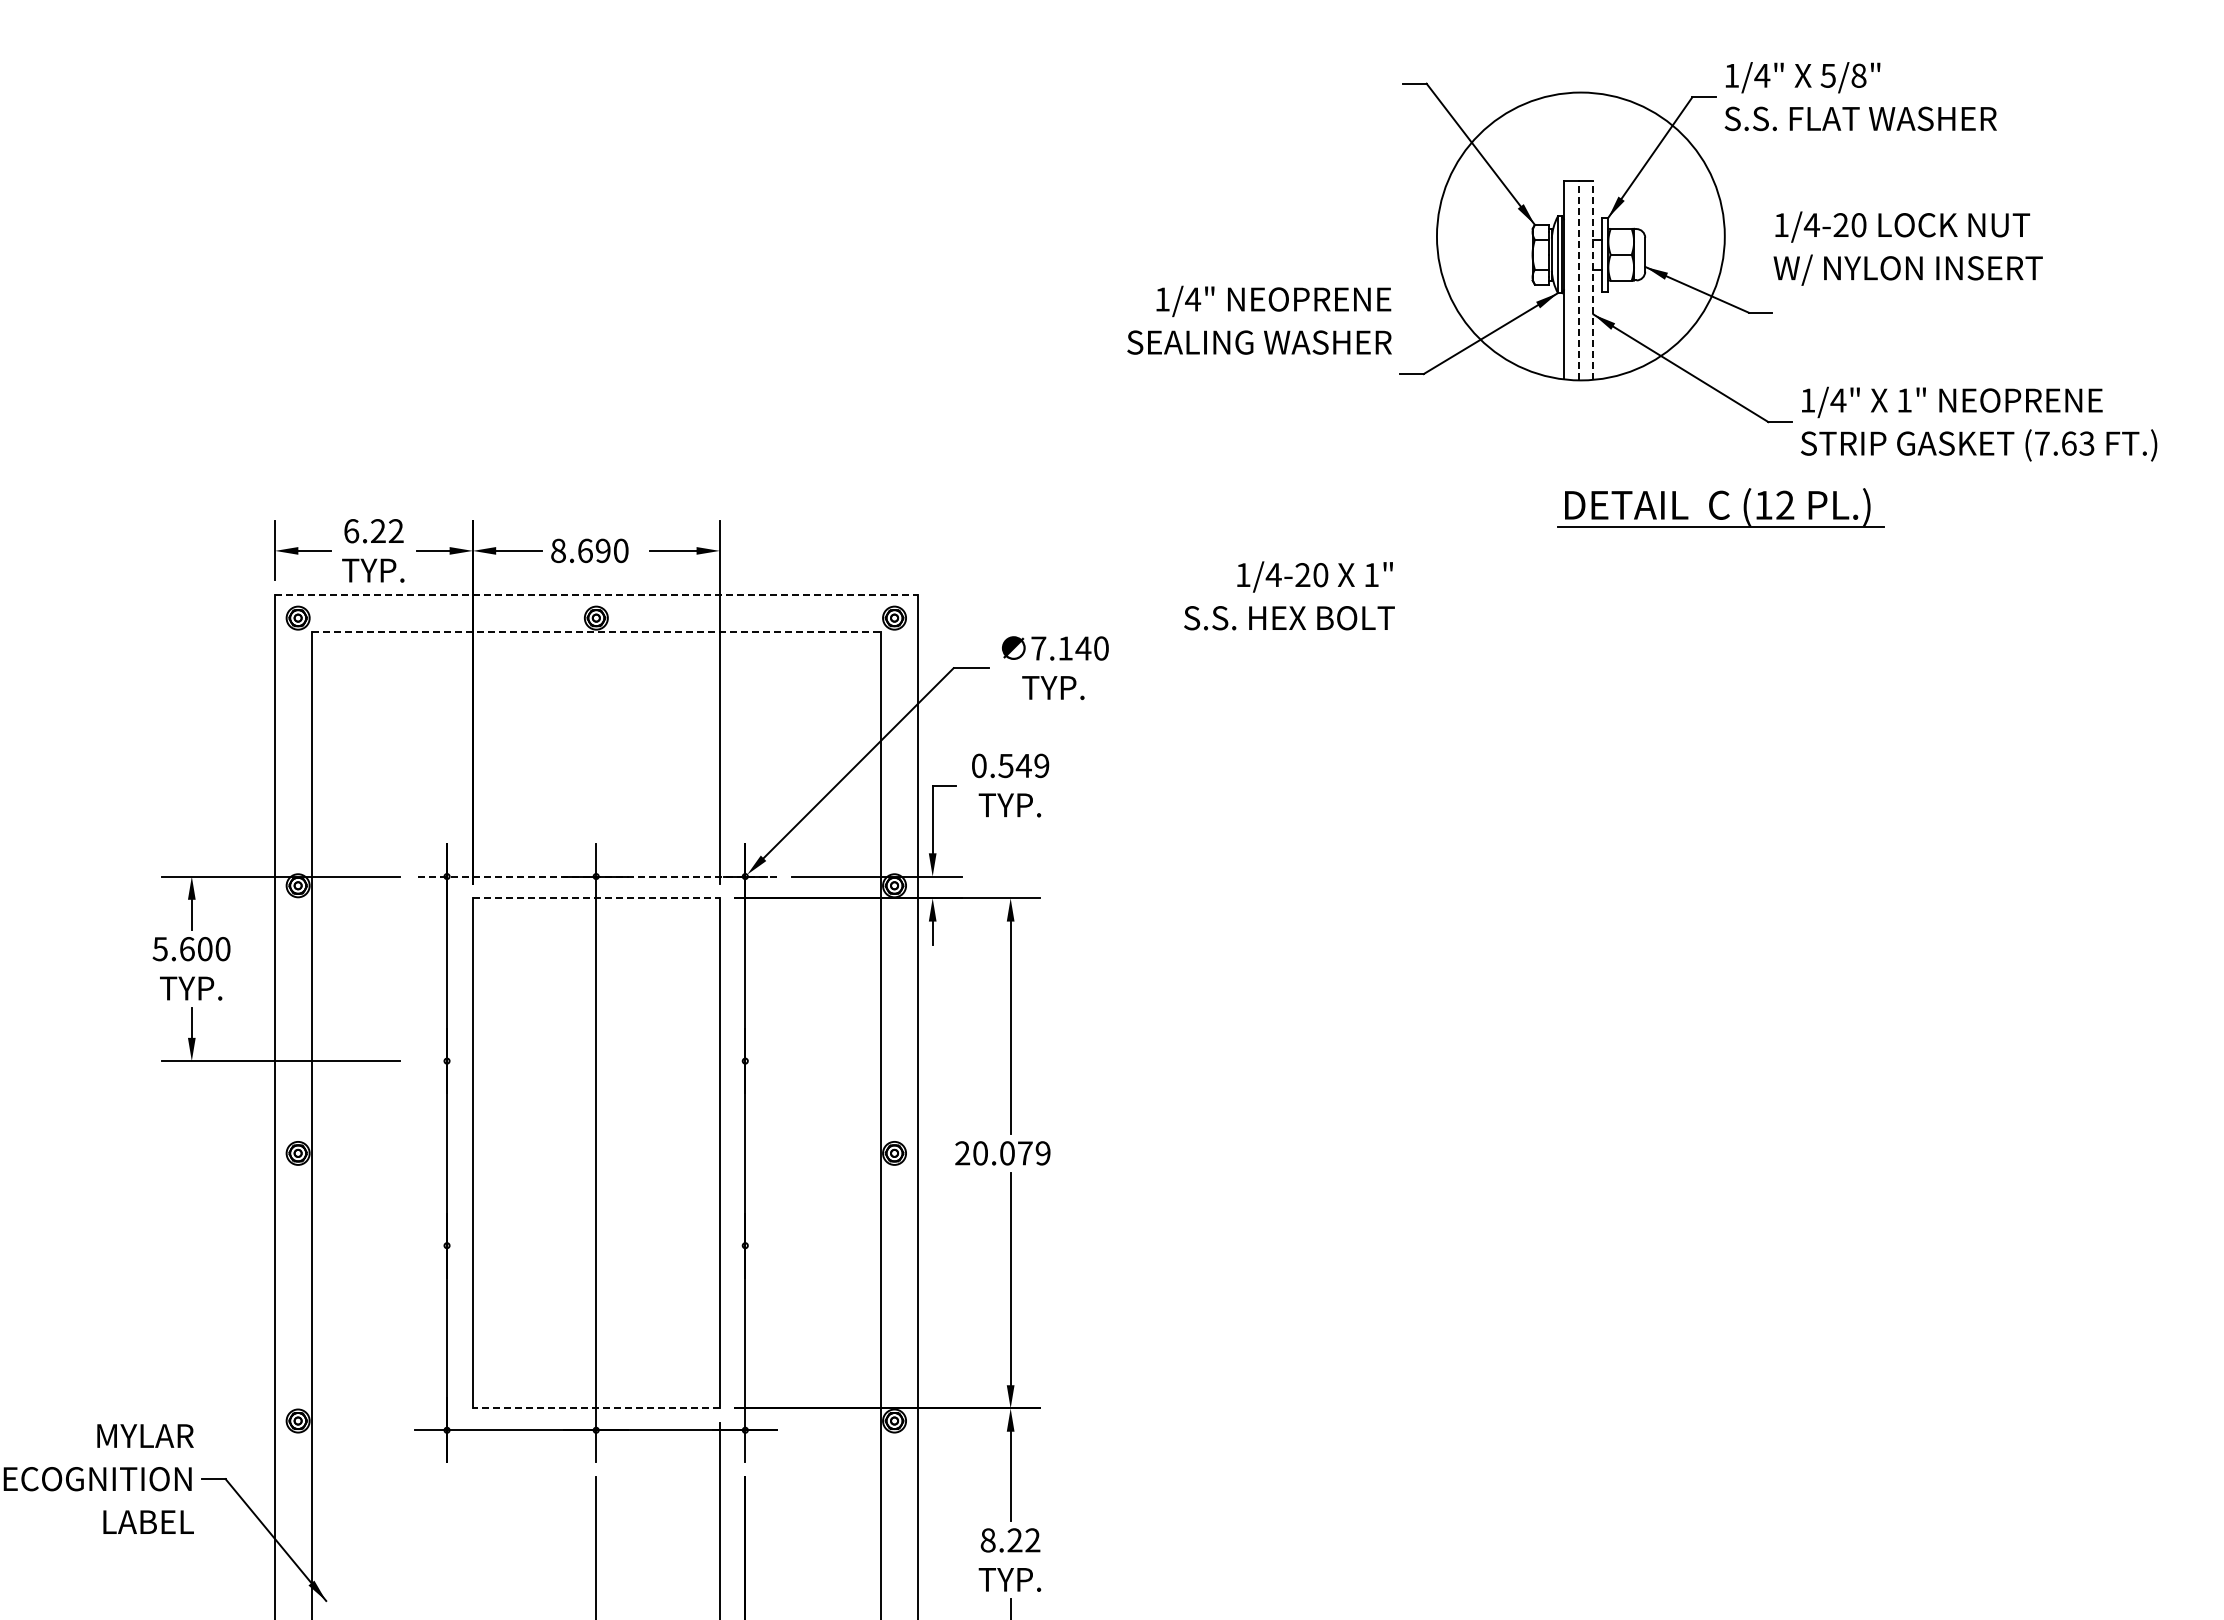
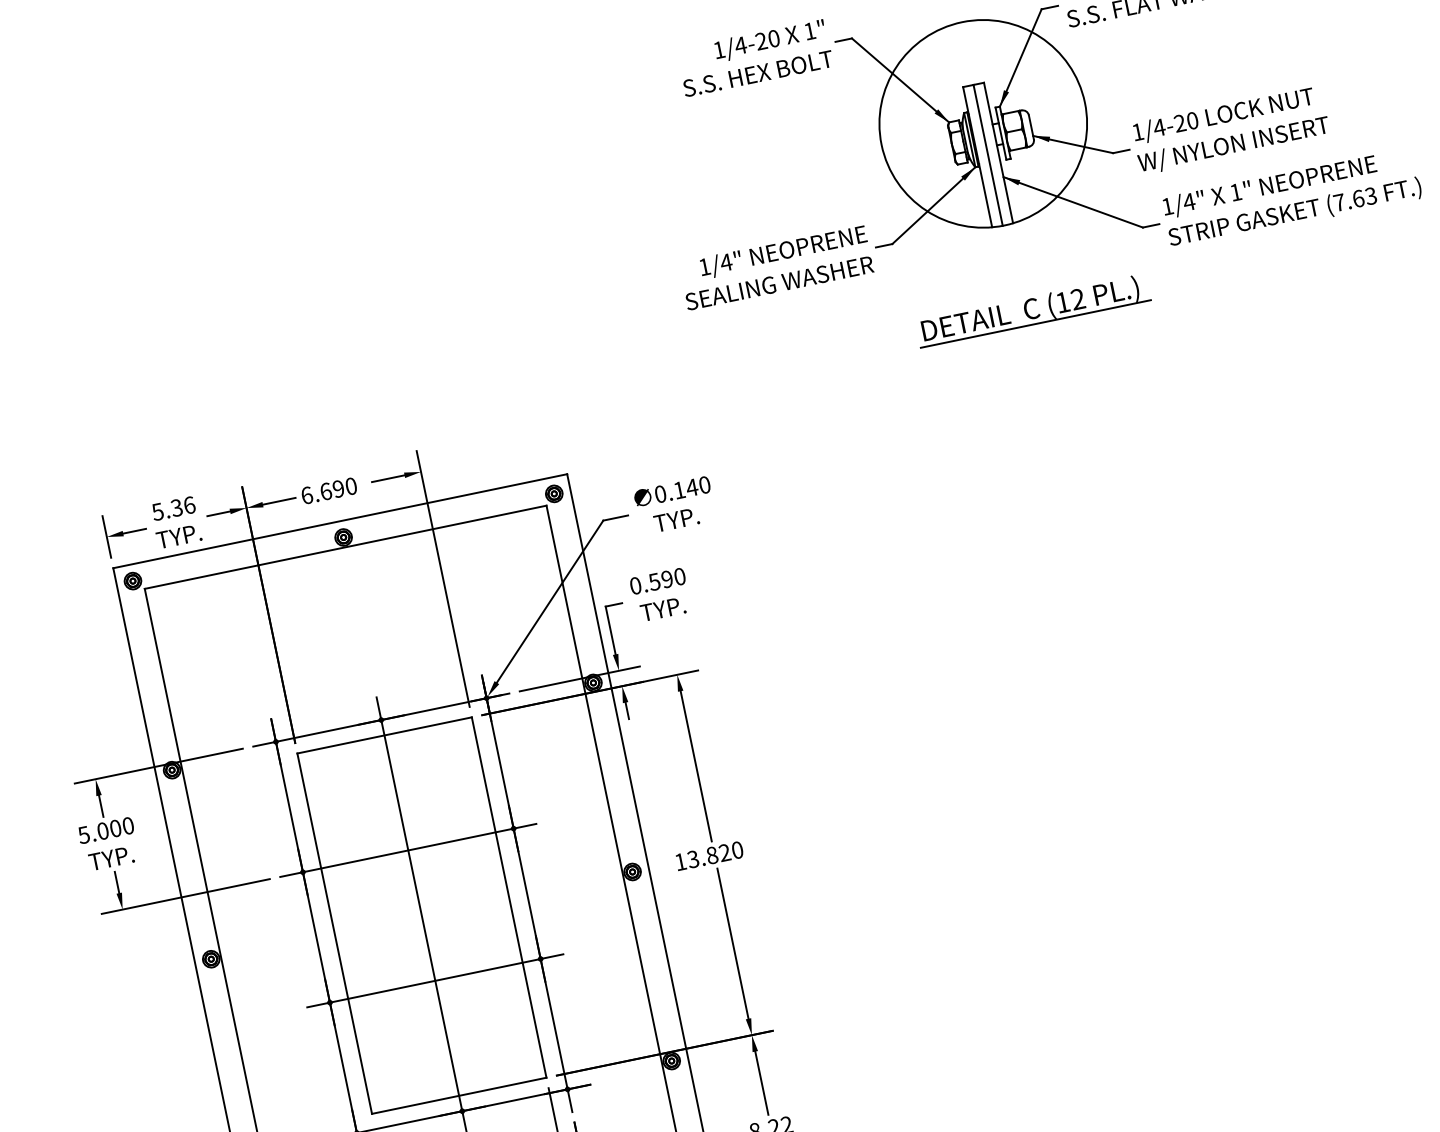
text: (1907, 248) -> (1230, 130), moved
line: (1593, 279) -> (998, 152), dashed -> solid
line: (1578, 280) -> (988, 155), dashed -> solid
text: (1259, 319) -> (776, 266), moved
part: (1713, 509) -> (1028, 312), moved
text: (373, 531) -> (173, 508), 6.22 -> 5.36
text: (558, 550) -> (306, 495), 8.690 -> 6.690
line: (596, 595) -> (340, 521), dashed -> solid
text: (1289, 595) -> (754, 57), moved
line: (596, 632) -> (345, 547), dashed -> solid
text: (1038, 648) -> (660, 494), 7.140 -> 0.140
text: (1032, 765) -> (673, 577), 0.549 -> 0.590
line: (595, 876) -> (380, 720), dashed -> solid
line: (596, 898) -> (384, 735), dashed -> solid
text: (187, 949) -> (103, 831), 5.600 -> 5.000
line: (595, 1061) -> (407, 850), added
text: (1002, 1153) -> (708, 856), 20.079 -> 13.820
line: (595, 1245) -> (434, 980), added
line: (595, 1408) -> (458, 1095), dashed -> solid

